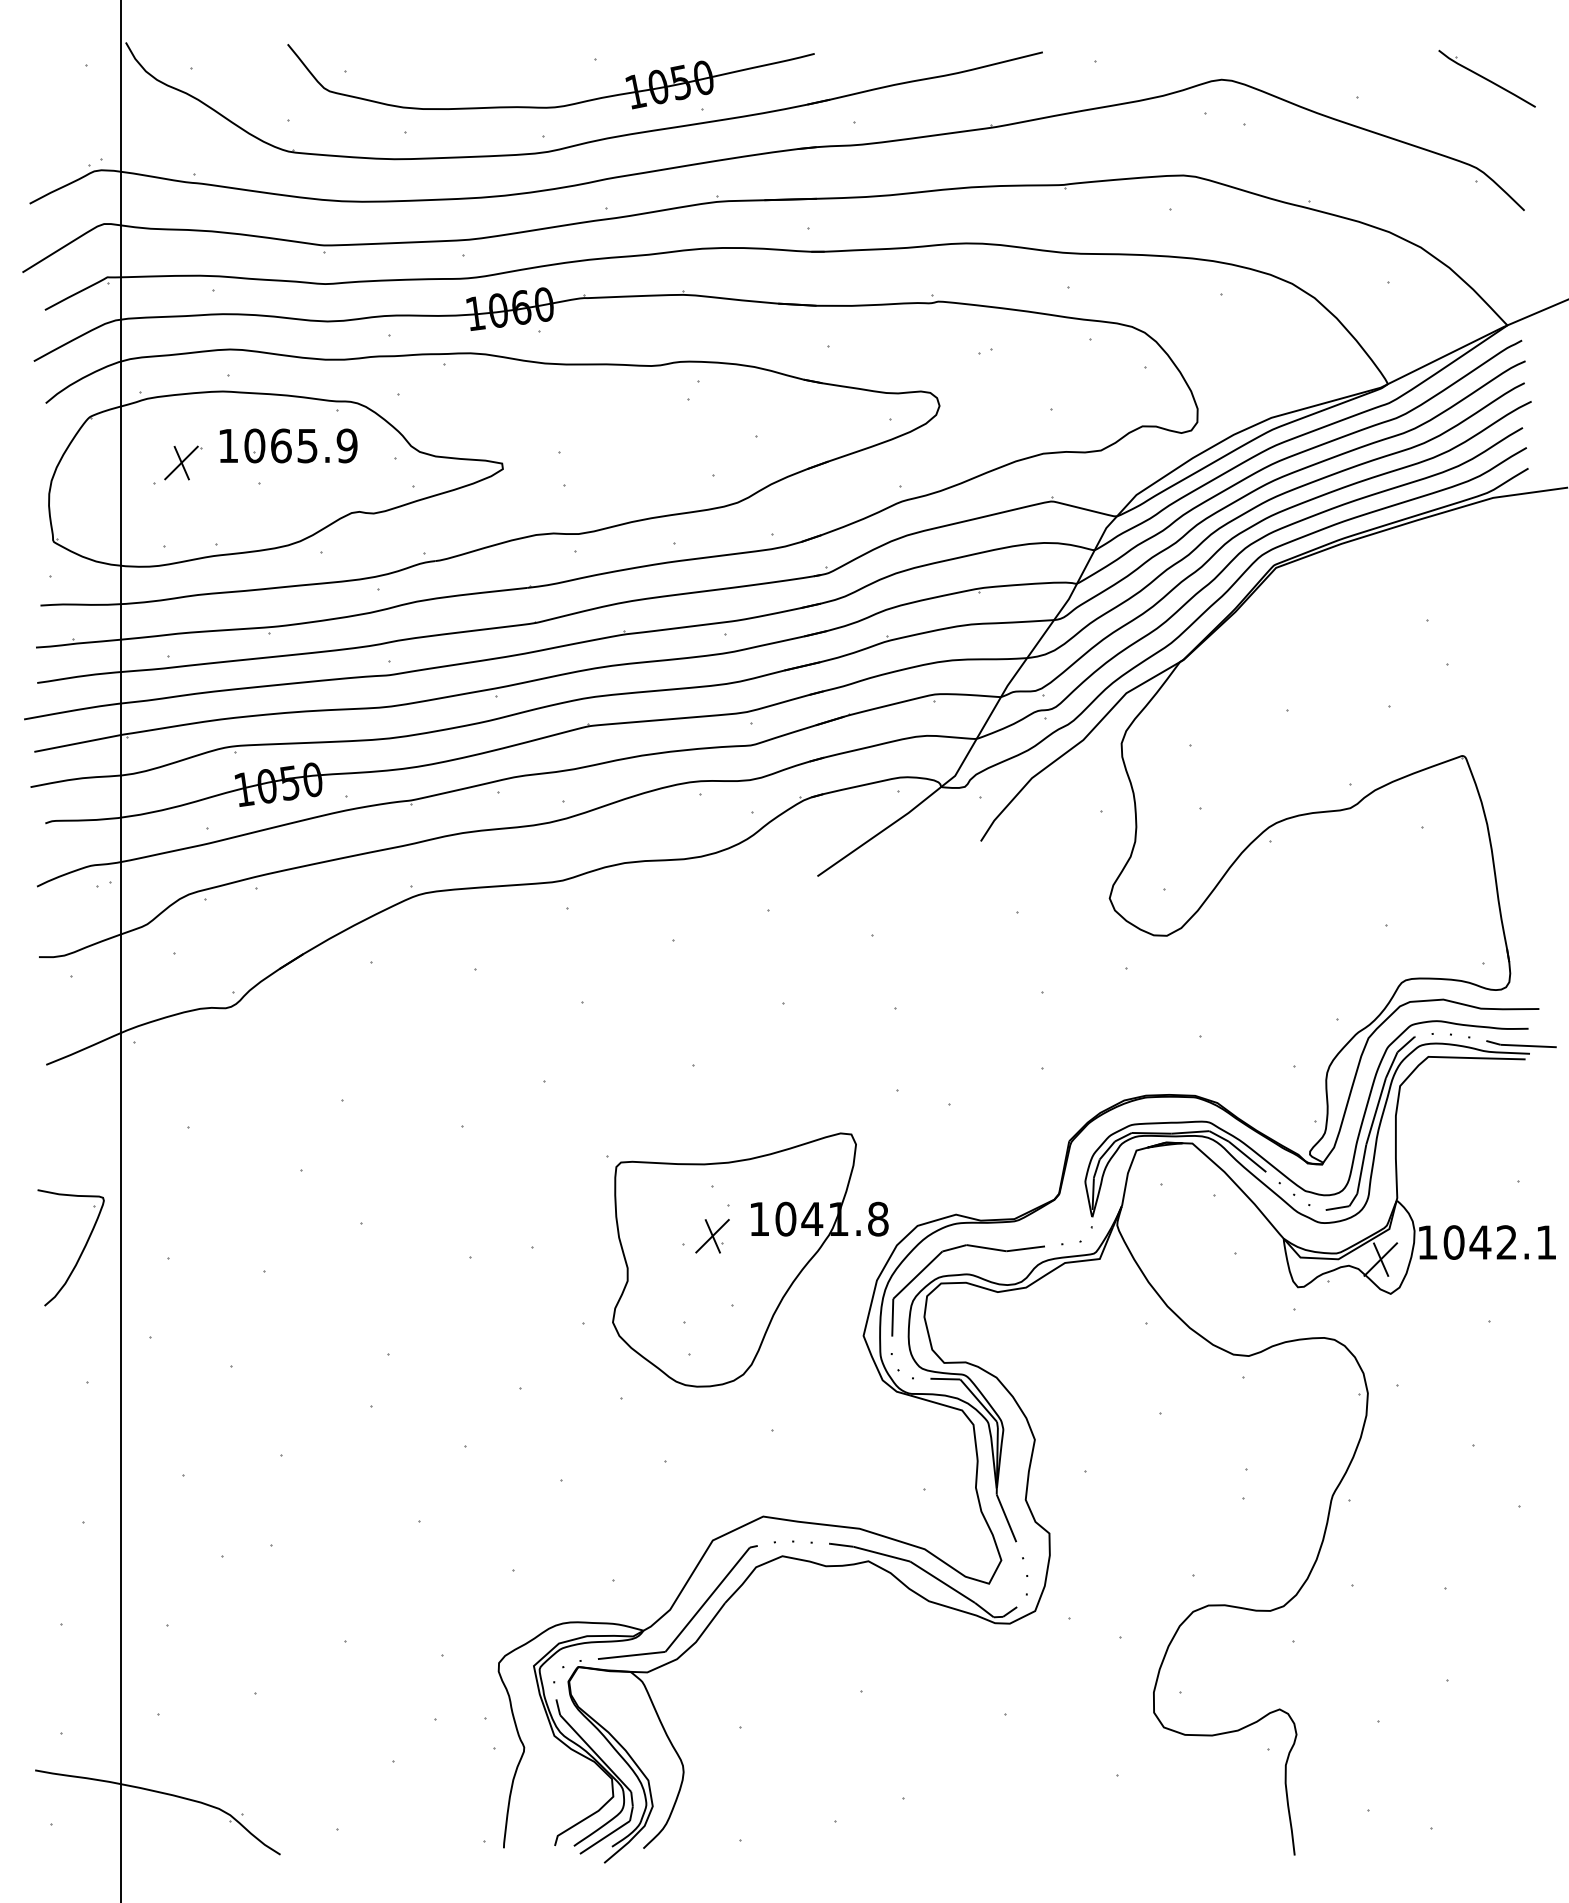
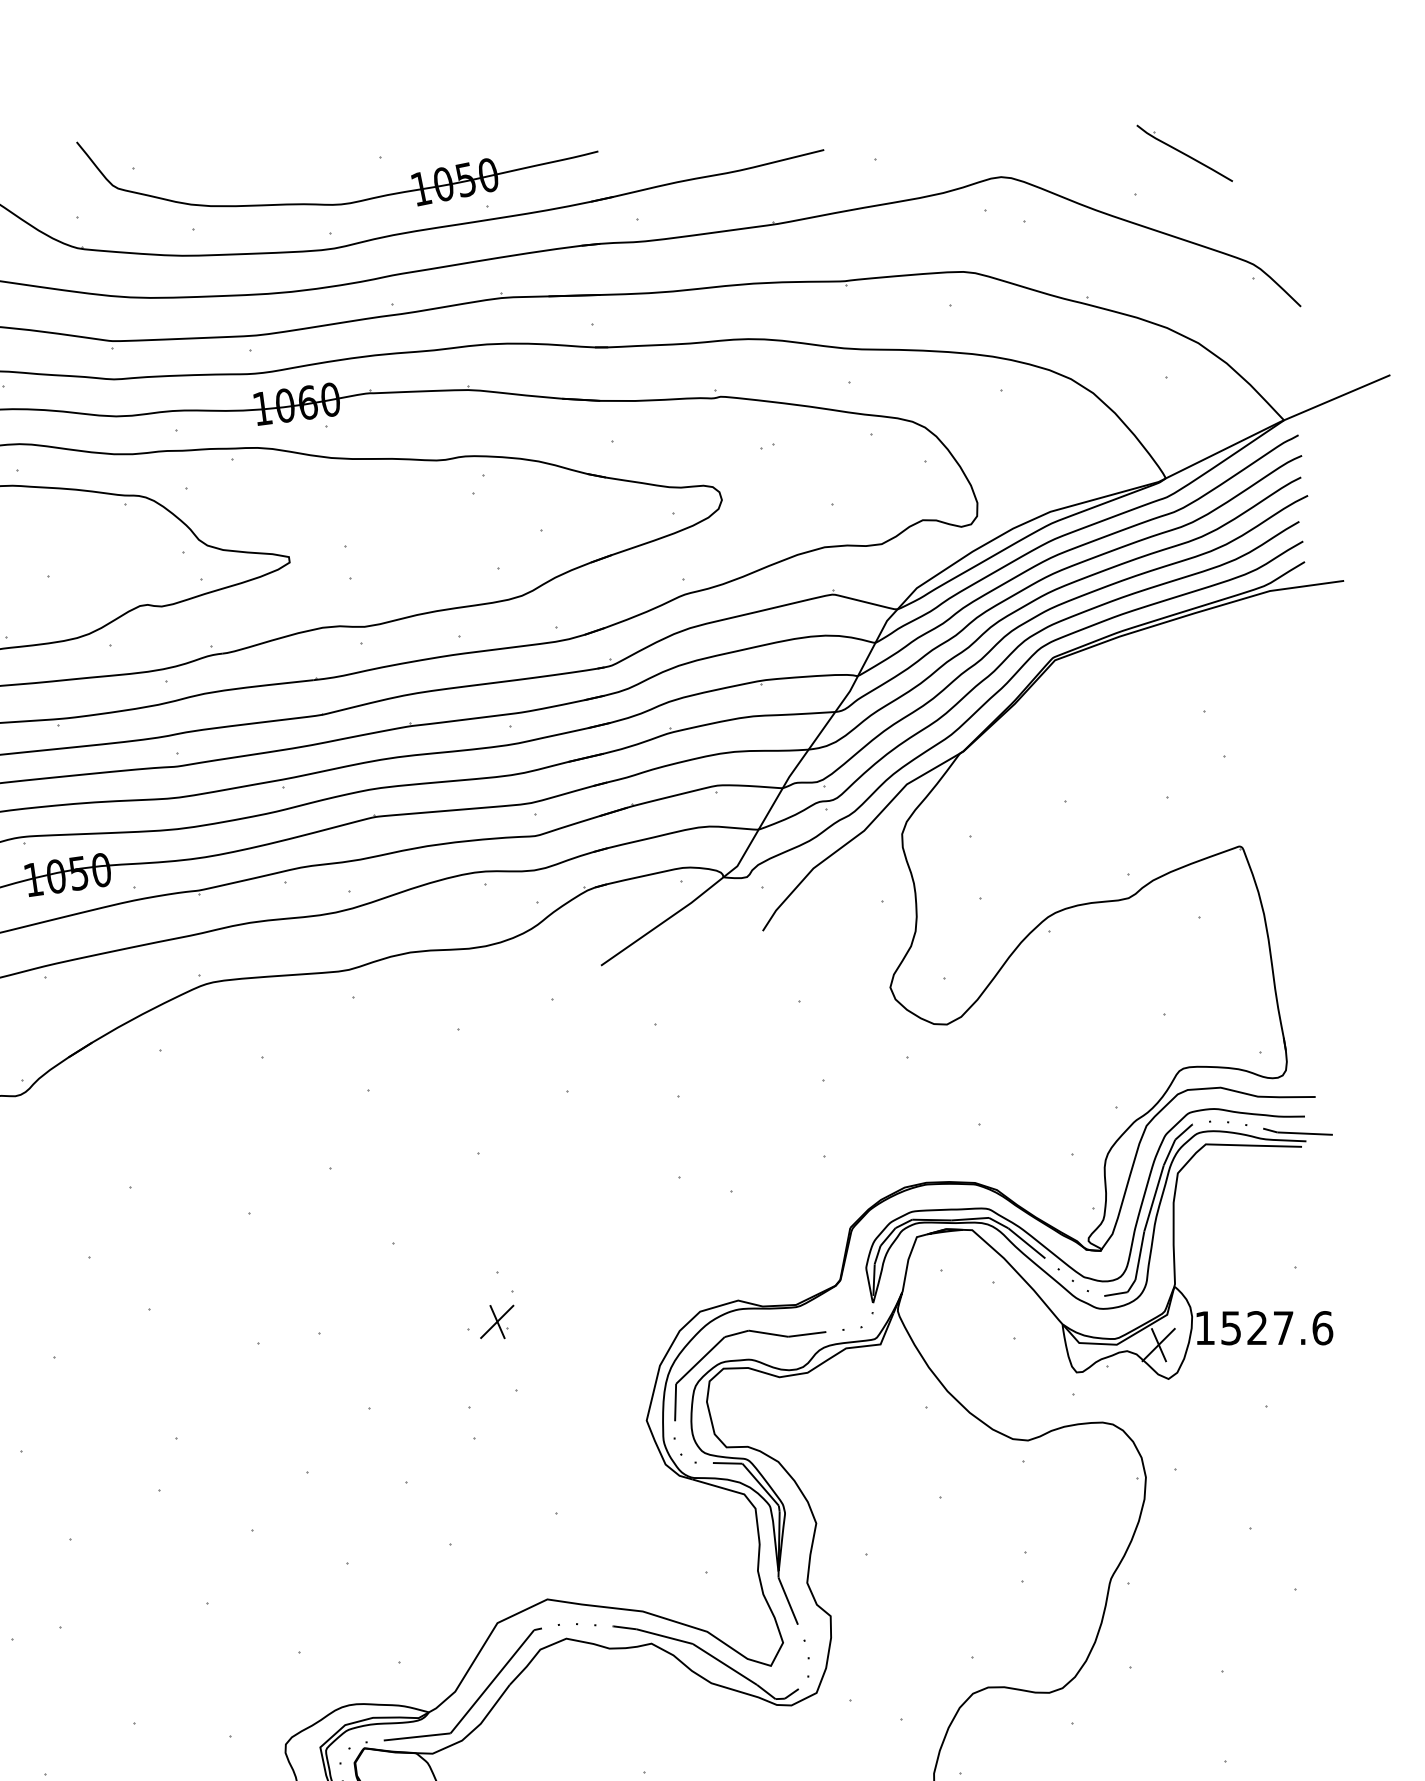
part: (1486, 78) -> (1184, 153), moved
part: (288, 445) -> (77, 539), removed
text: (1500, 1242) -> (1277, 1328), 1042.1 -> 1527.6
part: (750, 1259) -> (534, 1344), removed

